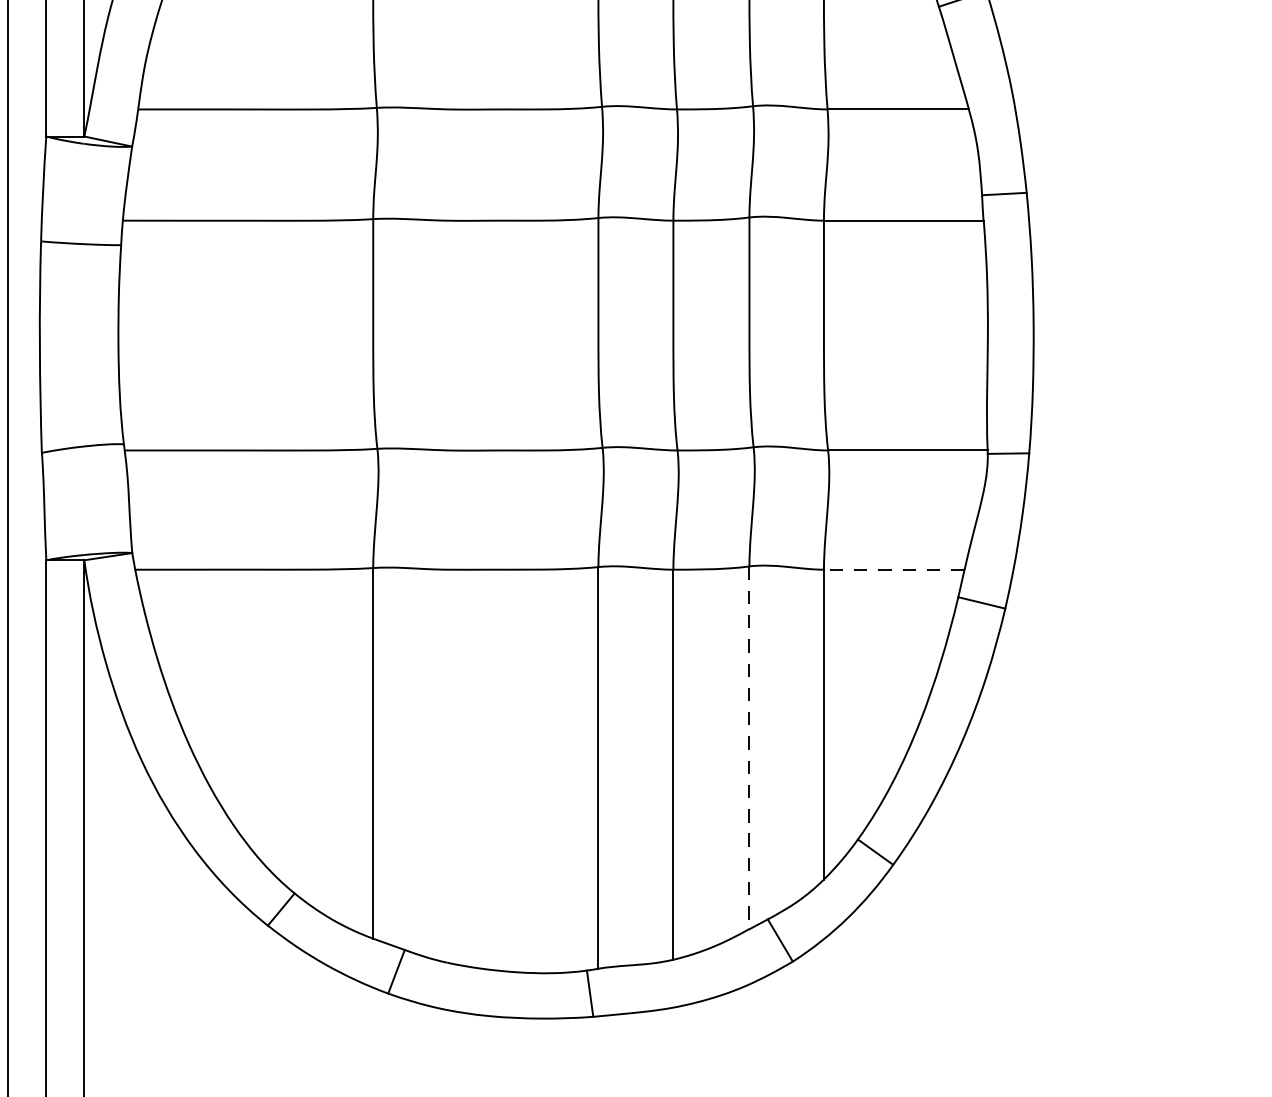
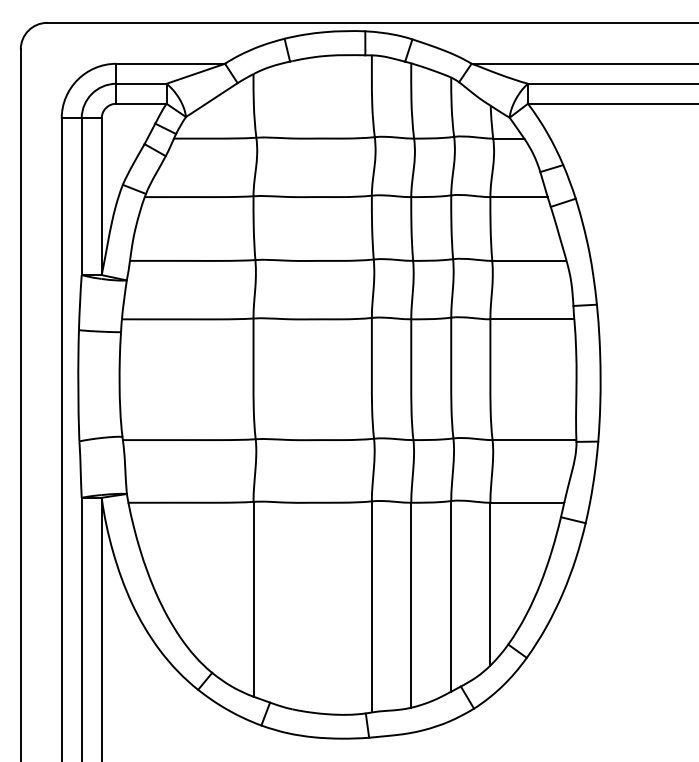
line: (894, 569) -> (527, 502), dashed -> solid
line: (749, 748) -> (451, 596), dashed -> solid

